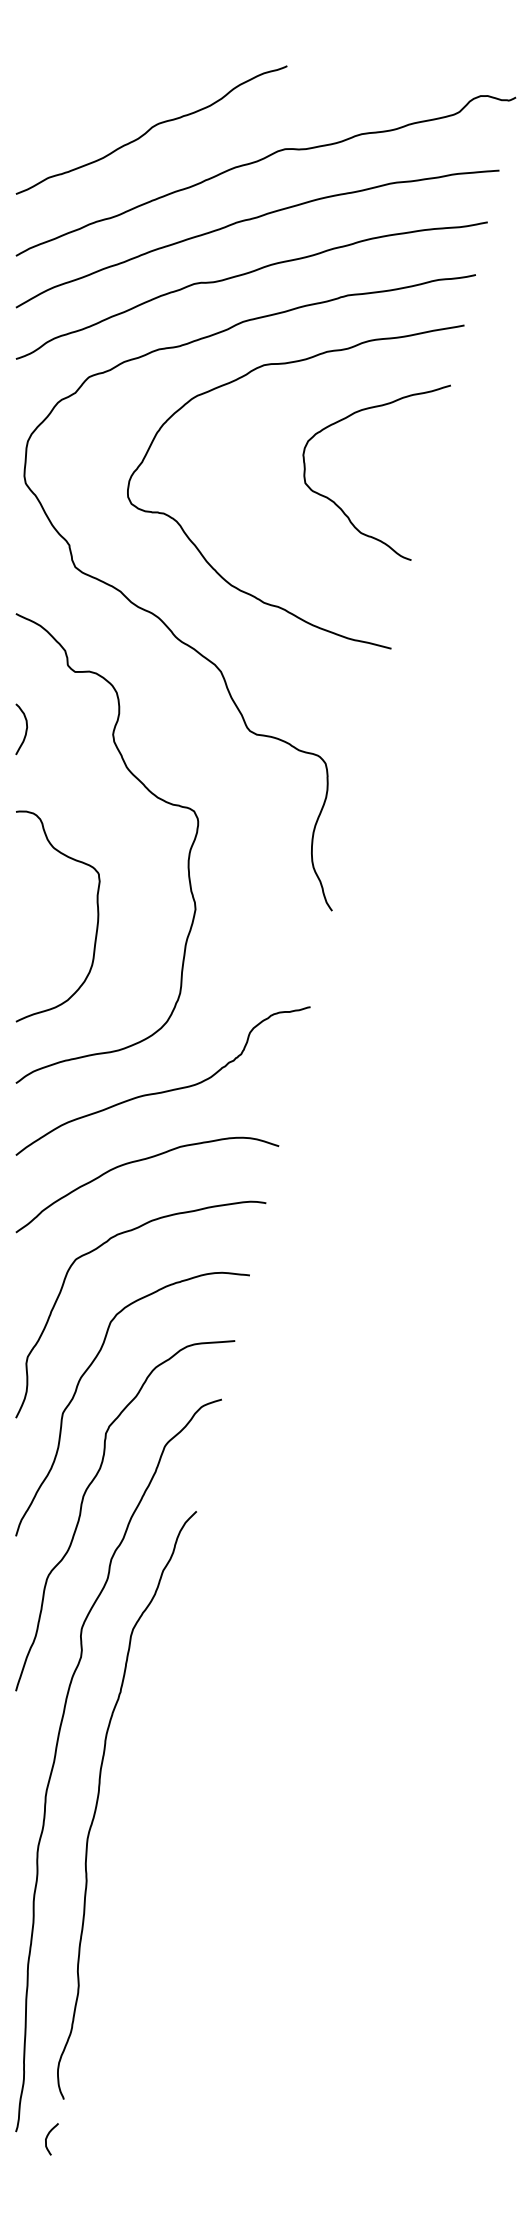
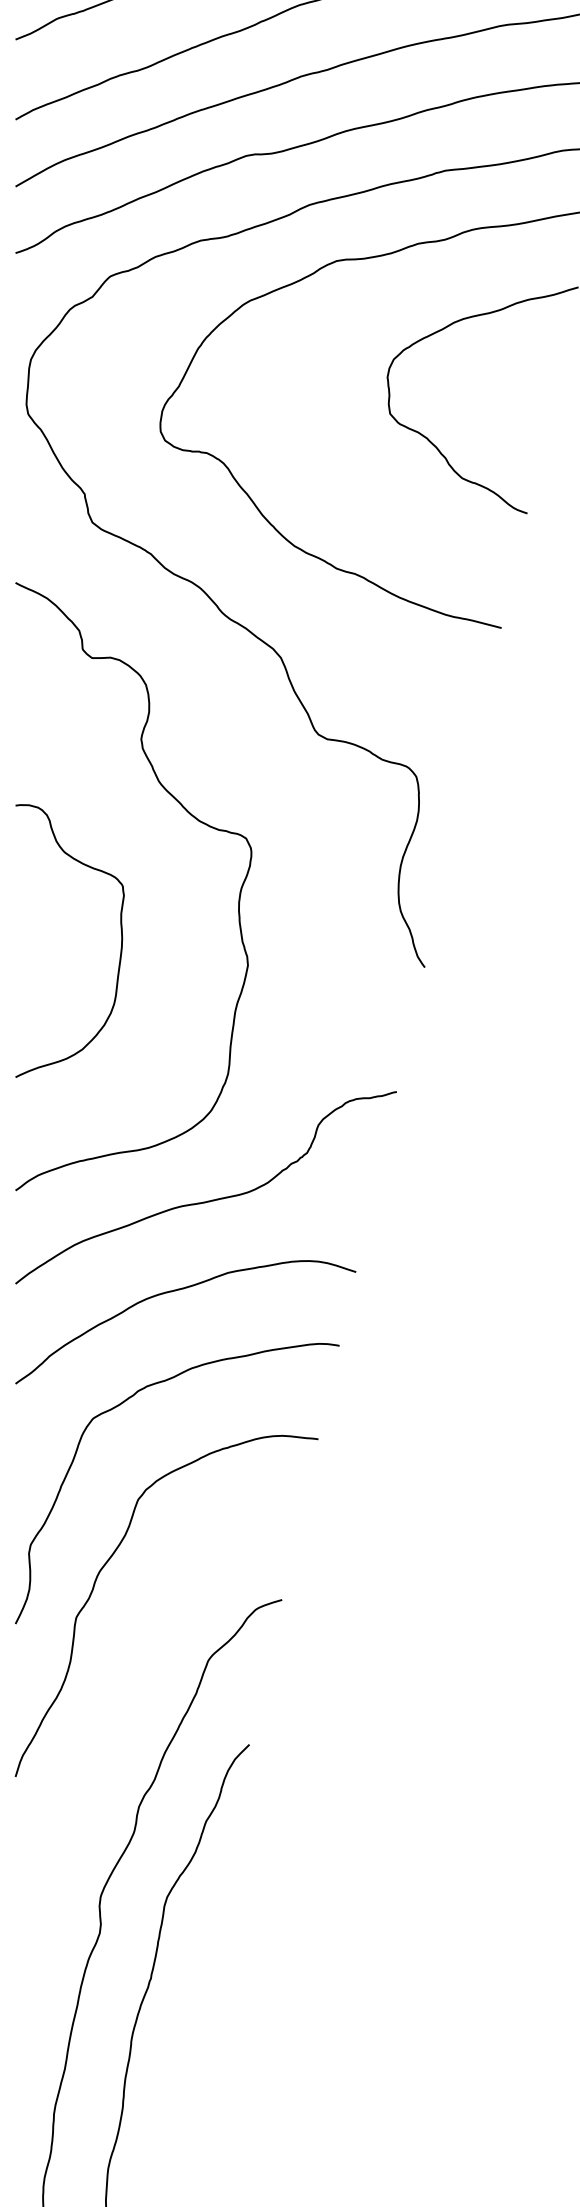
curve: (25, 729) -> (27, 732), removed
curve: (96, 924) -> (119, 951), moved
curve: (82, 1506) -> (101, 1738), removed

